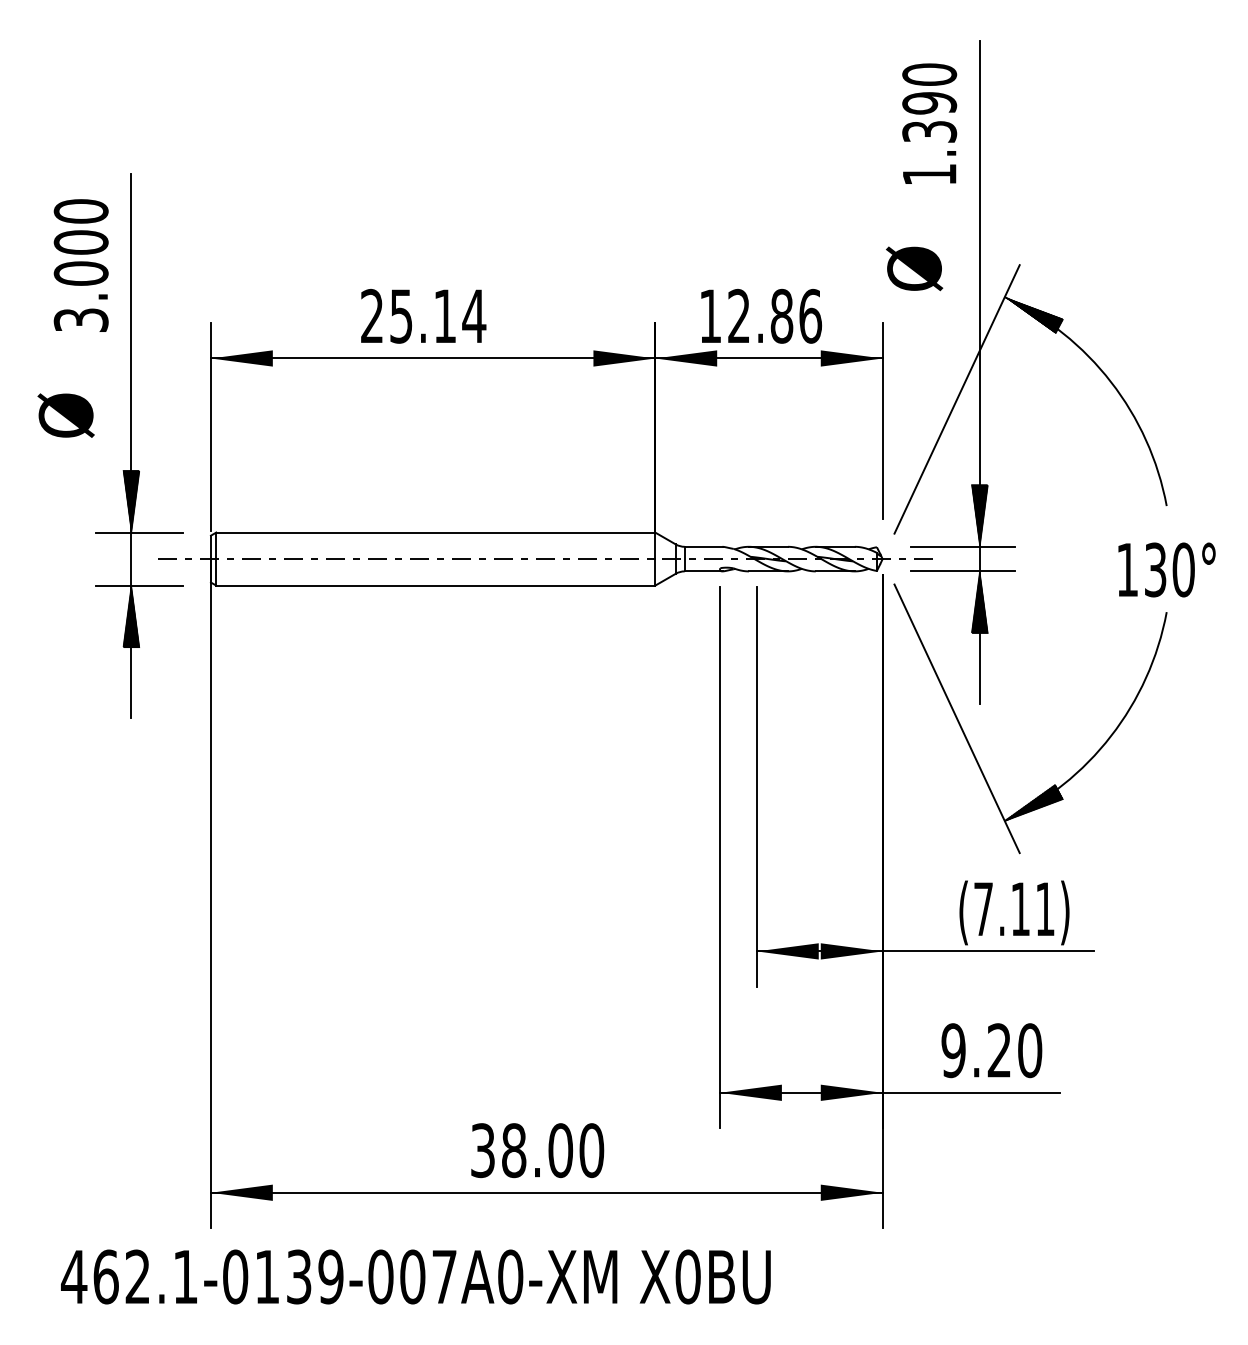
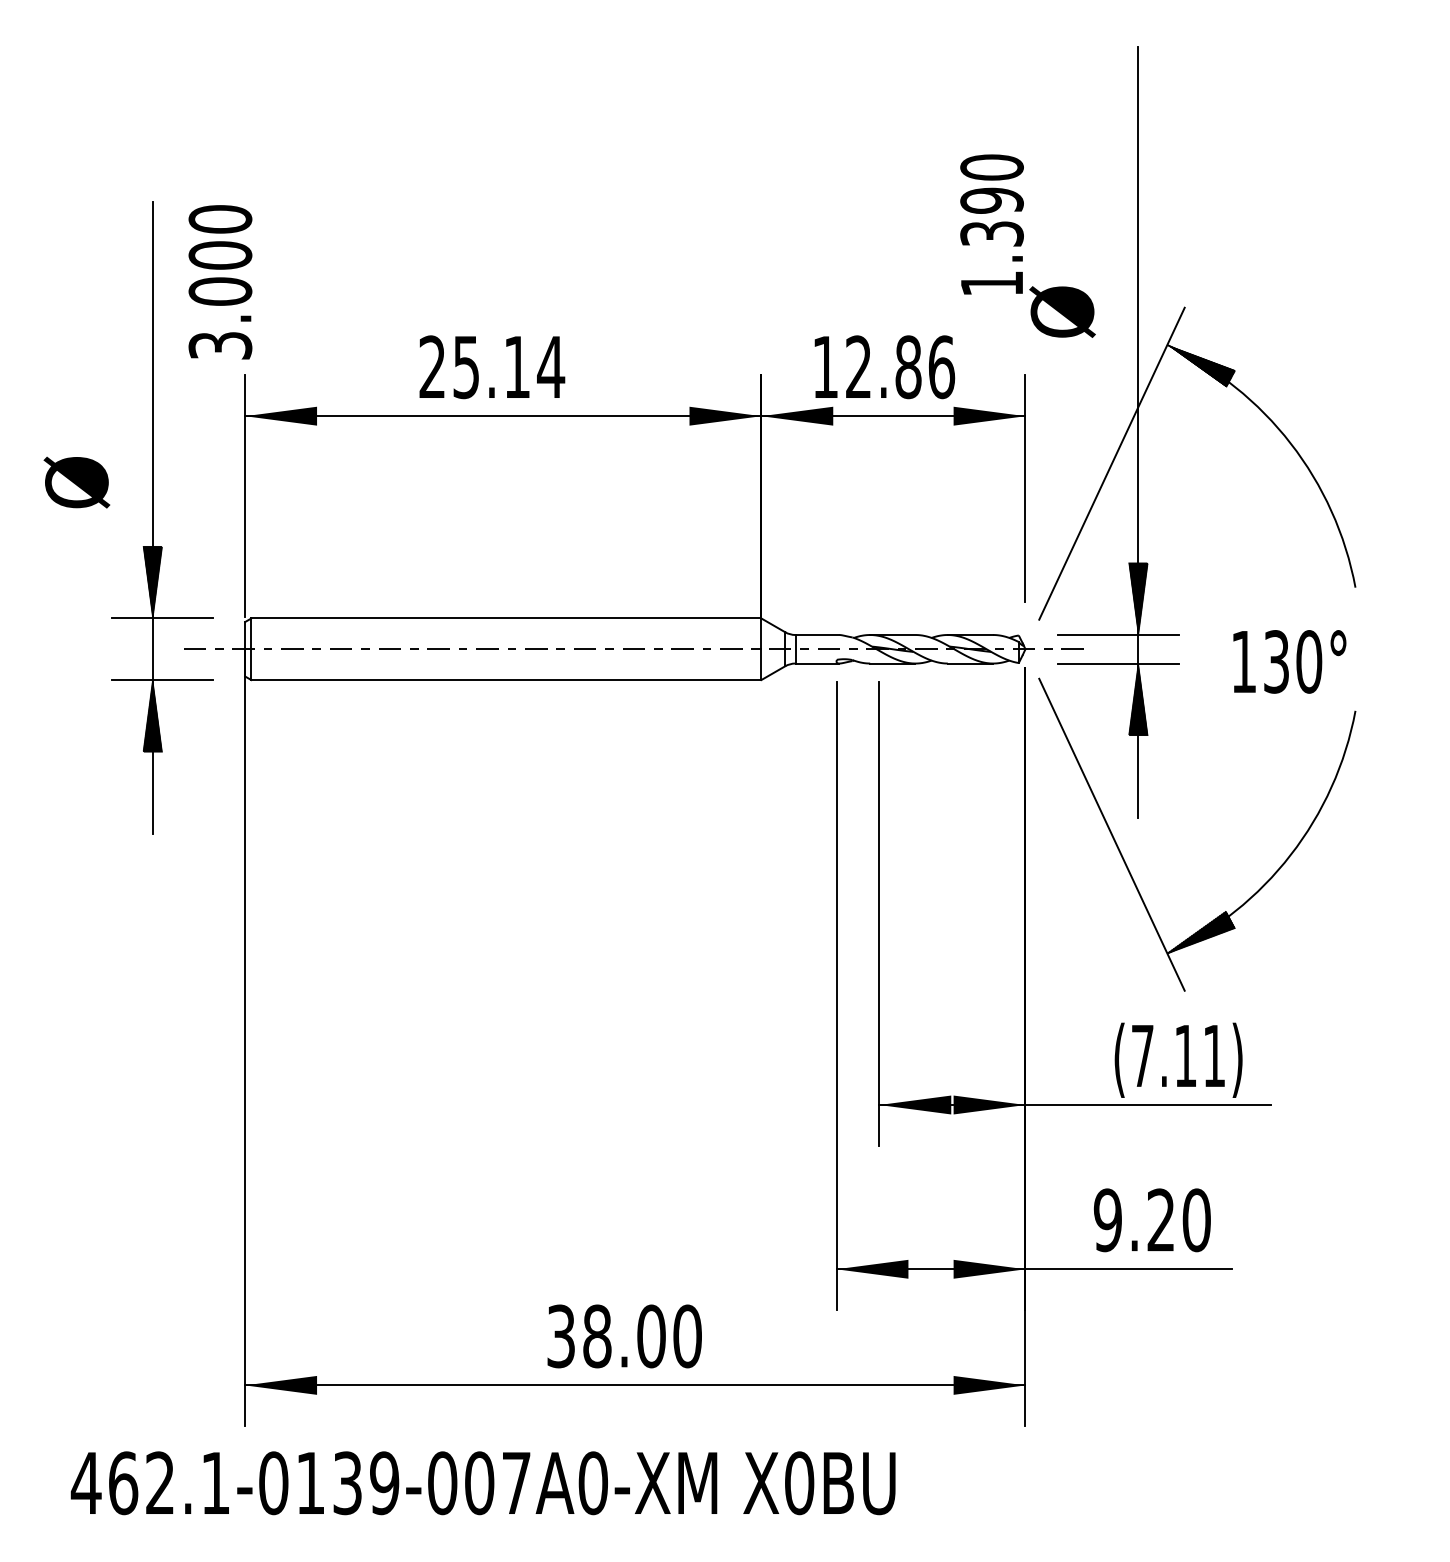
text: (929, 123) -> (991, 224), moved
text: (81, 265) -> (220, 282), moved
text: (1166, 569) -> (1289, 661), moved

